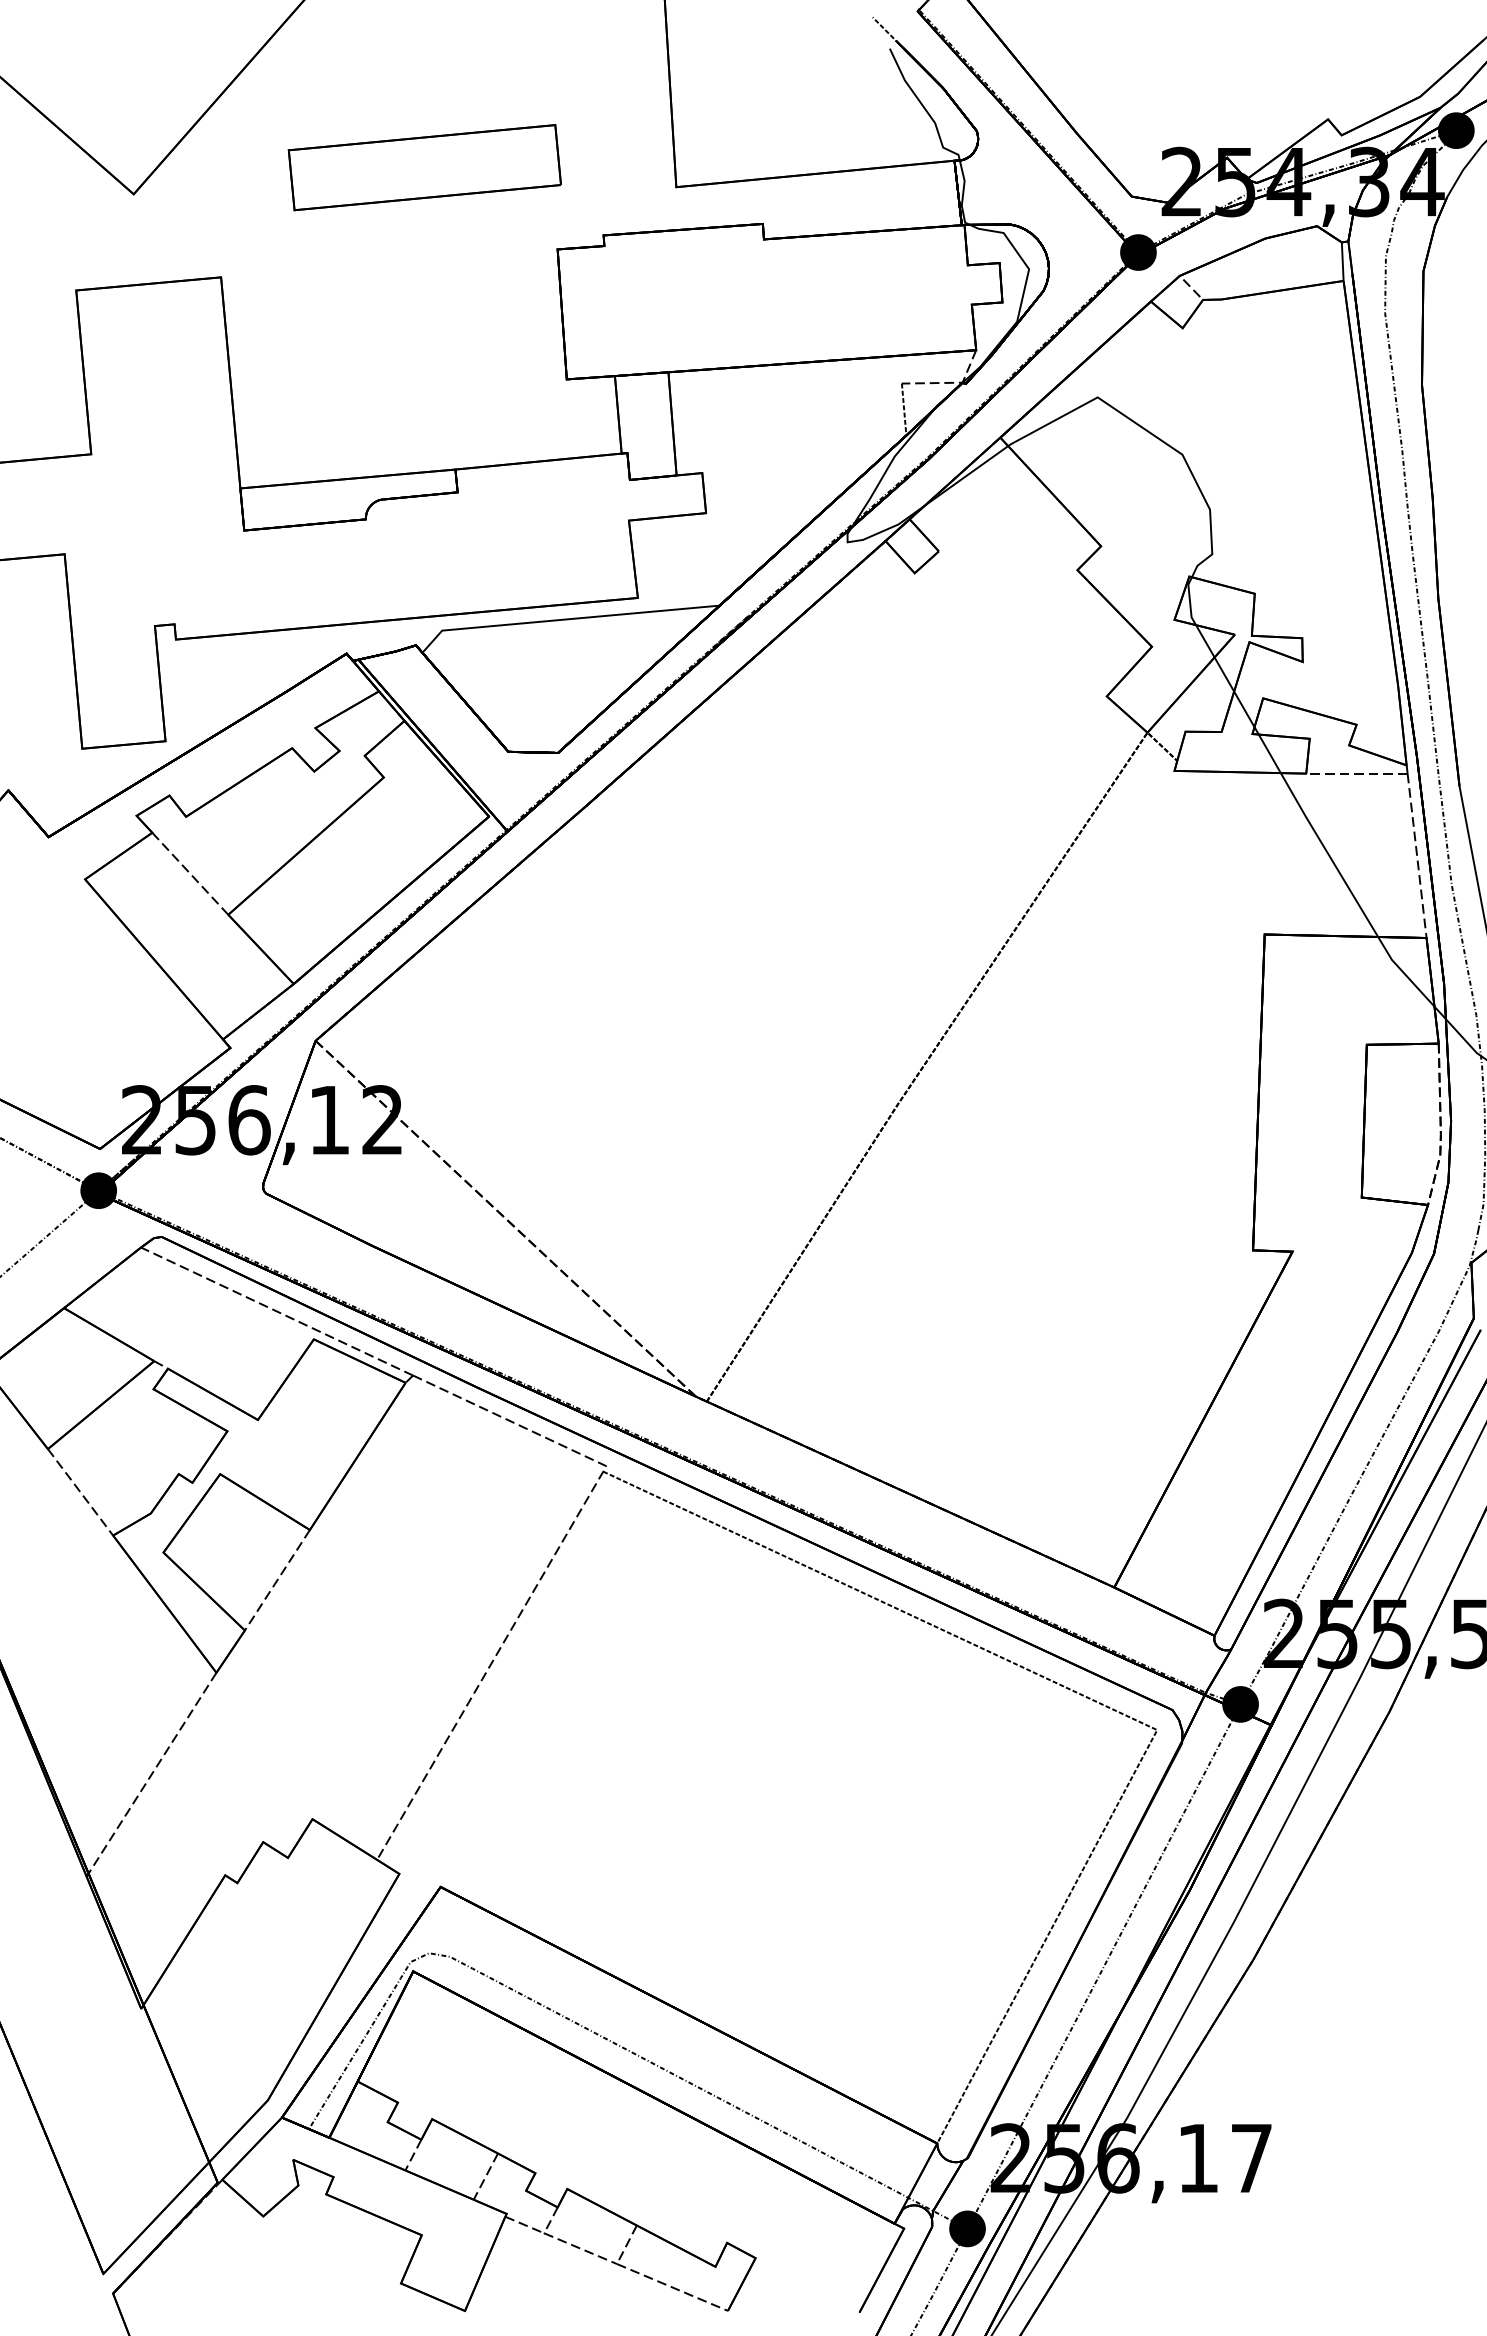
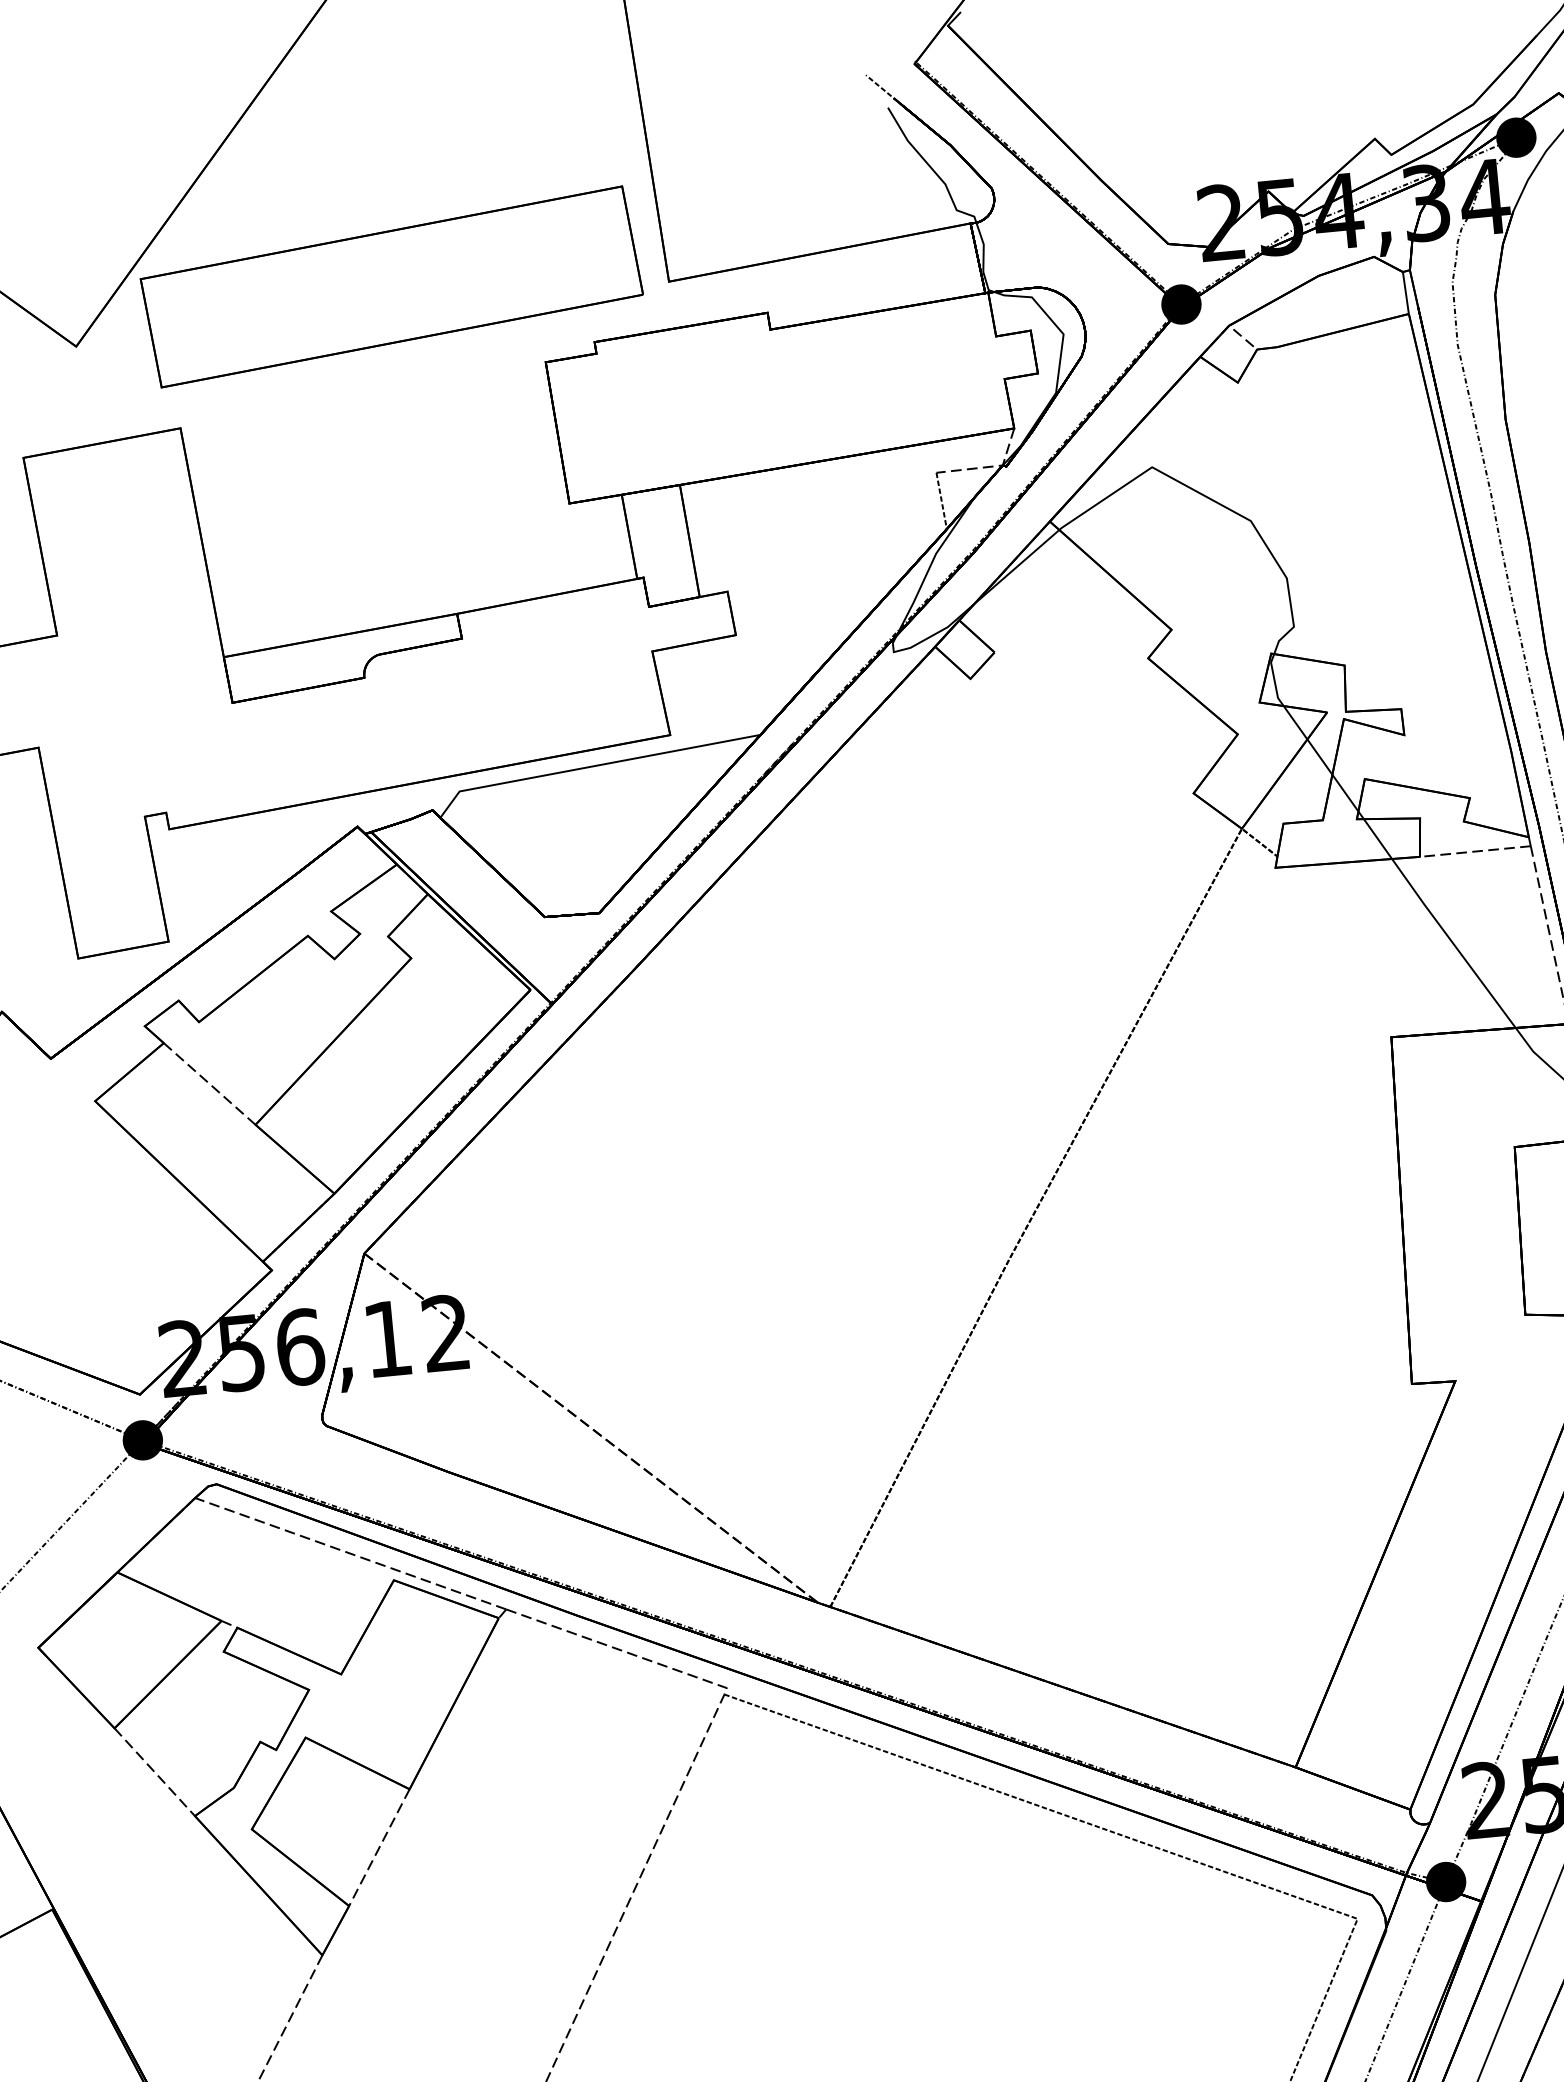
part: (424, 167) -> (391, 286), size x1.67

